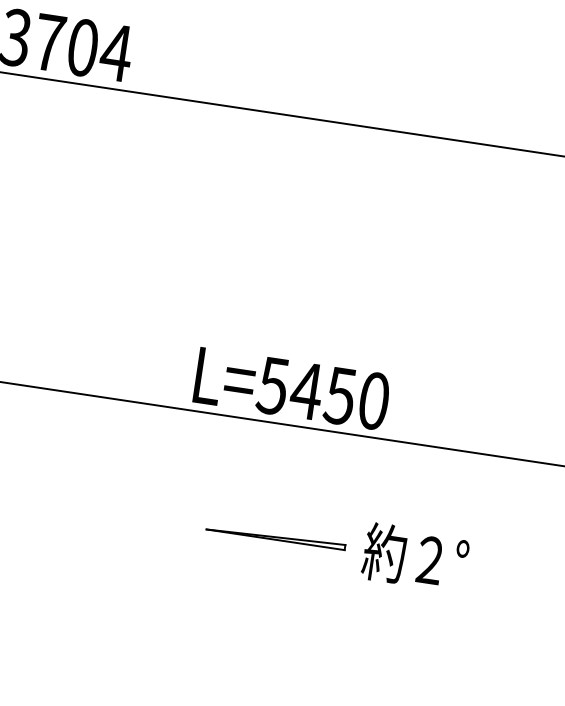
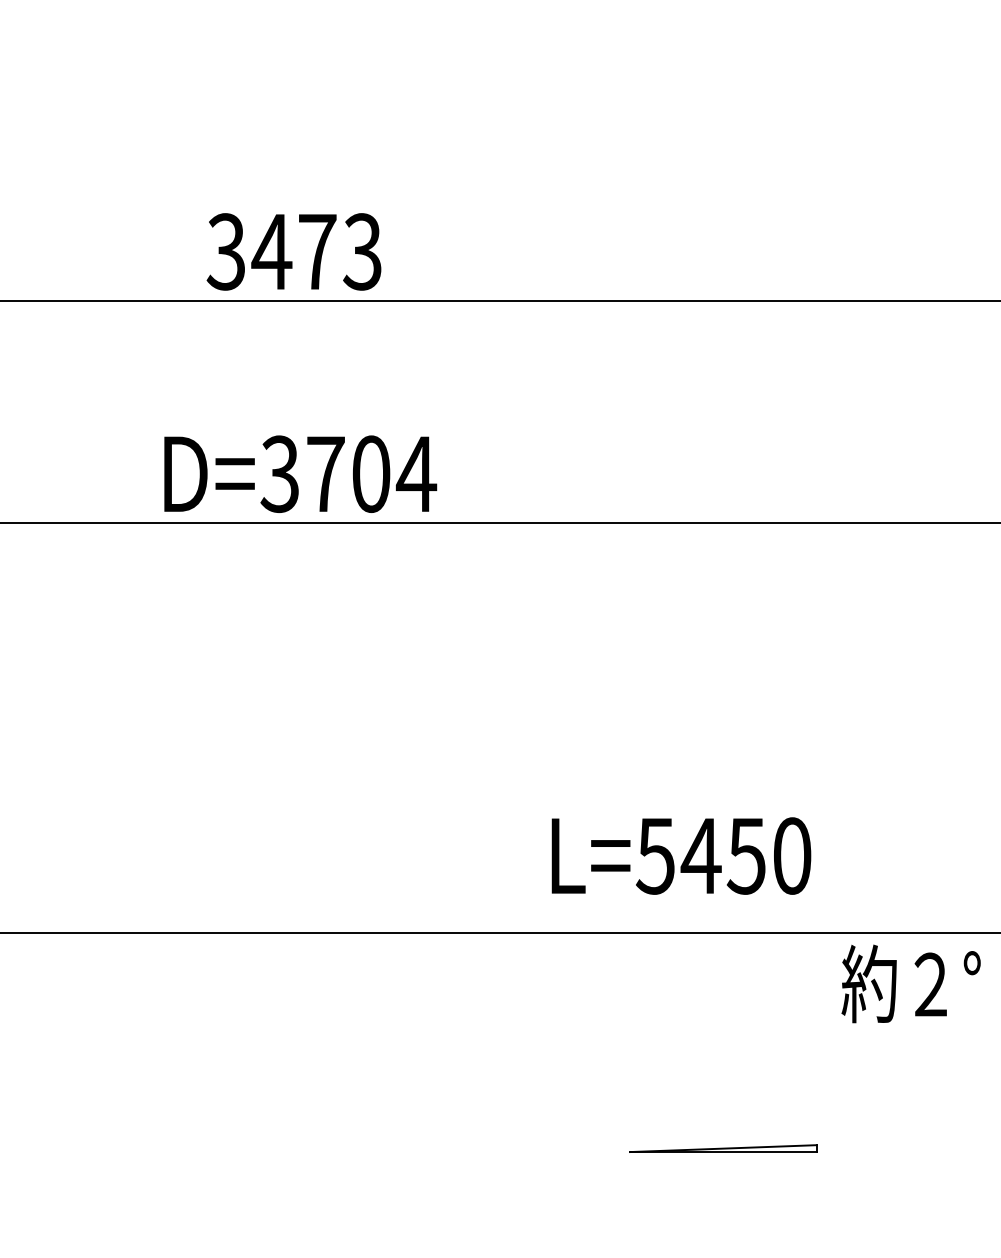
text: (292, 388) -> (681, 855), moved
part: (276, 537) -> (723, 1148), moved
text: (415, 557) -> (910, 983), moved

